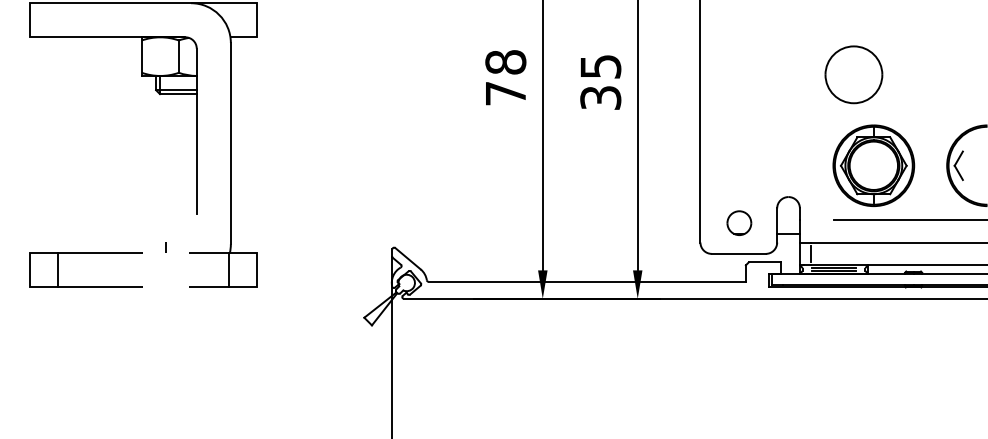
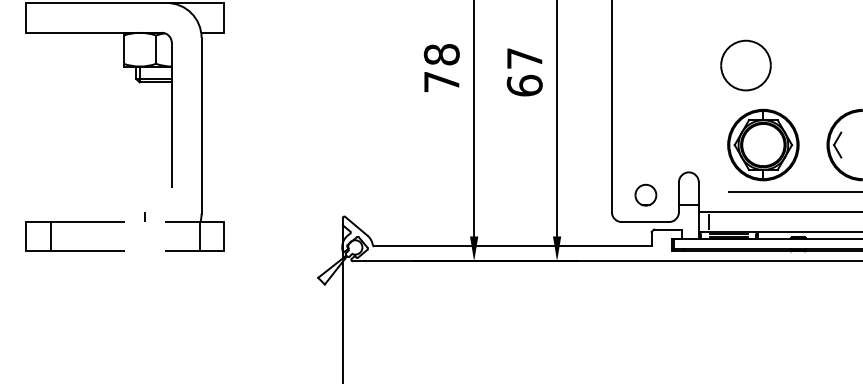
text: (600, 82) -> (524, 72), 35 -> 67

